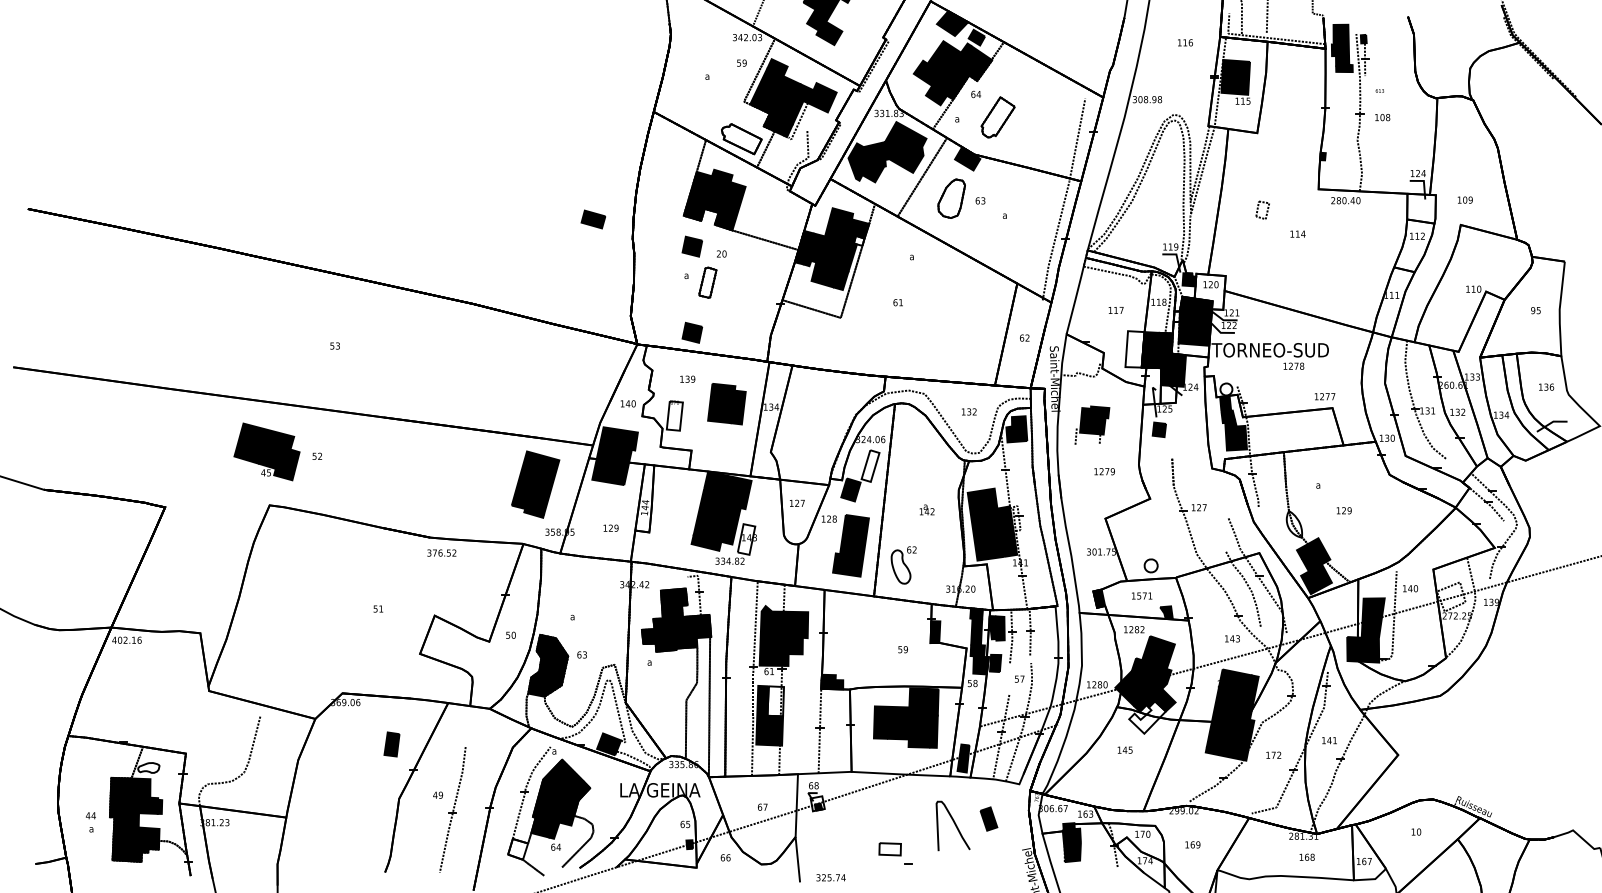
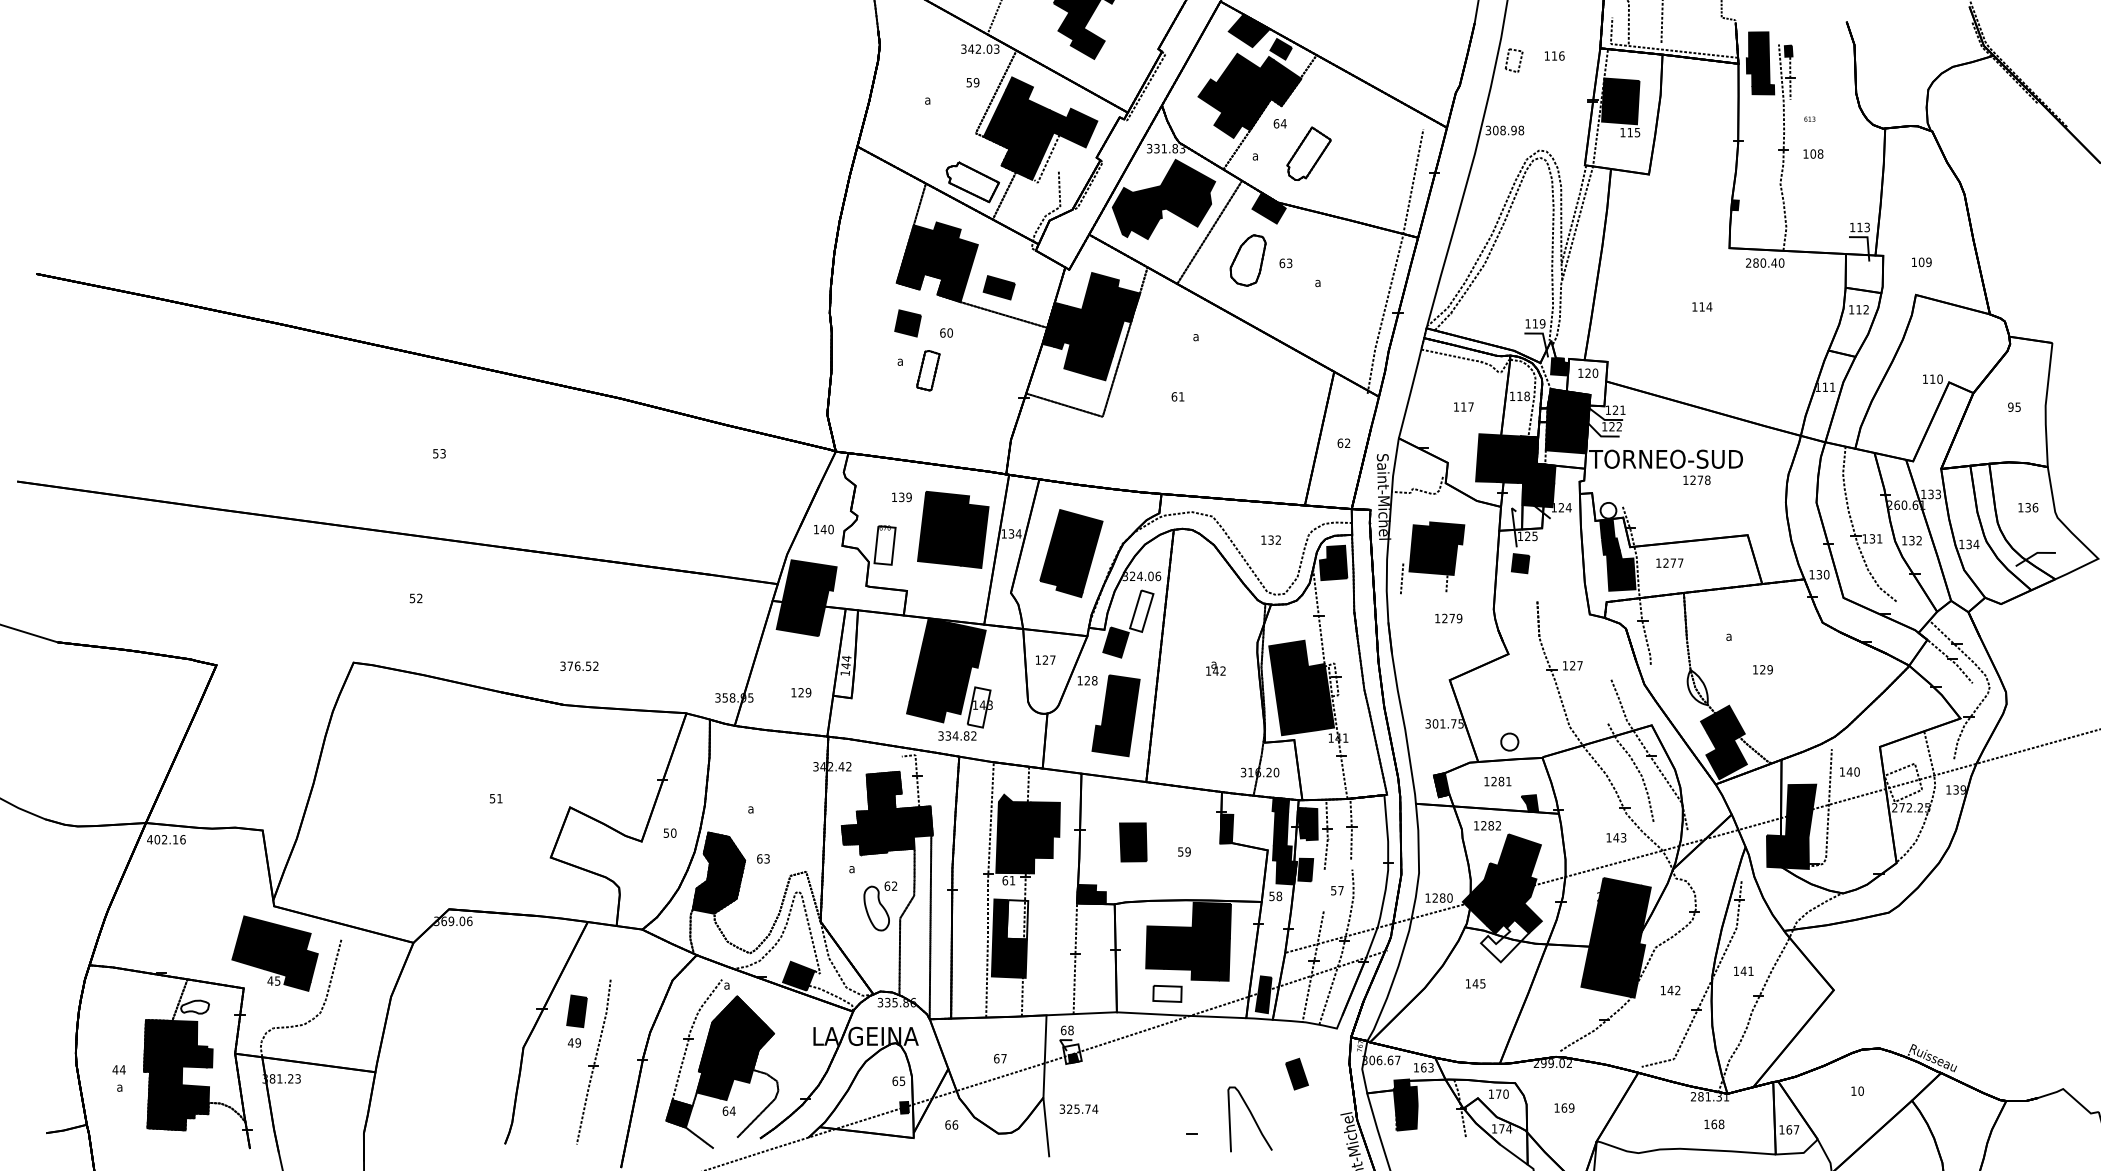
text: (1420, 173) -> (1863, 227), 124 -> 113
part: (1262, 210) -> (1513, 60), moved
part: (592, 219) -> (998, 287), moved
fill: (858, 240) -> (1126, 315), added
text: (718, 253) -> (942, 332), 20 -> 60
part: (691, 332) -> (907, 436), removed
fill: (1134, 348) -> (1488, 457), added
text: (1324, 396) -> (1669, 562), moved
part: (727, 403) -> (953, 529), size x1.43
part: (1092, 425) -> (1432, 557), size x1.43
part: (266, 451) -> (274, 953), moved
part: (535, 484) -> (1071, 553), moved
text: (441, 553) -> (579, 666), moved
part: (903, 565) -> (880, 906), moved
text: (1141, 595) -> (1497, 781), 1571 -> 1281
part: (864, 642) -> (1133, 842), added
part: (391, 744) -> (576, 1011), moved
text: (1273, 755) -> (1670, 990), 172 -> 142
curve: (955, 825) -> (1252, 1118), moved
fill: (518, 849) -> (679, 1113), added
part: (890, 849) -> (1167, 993), moved
text: (830, 877) -> (1078, 1108), moved

